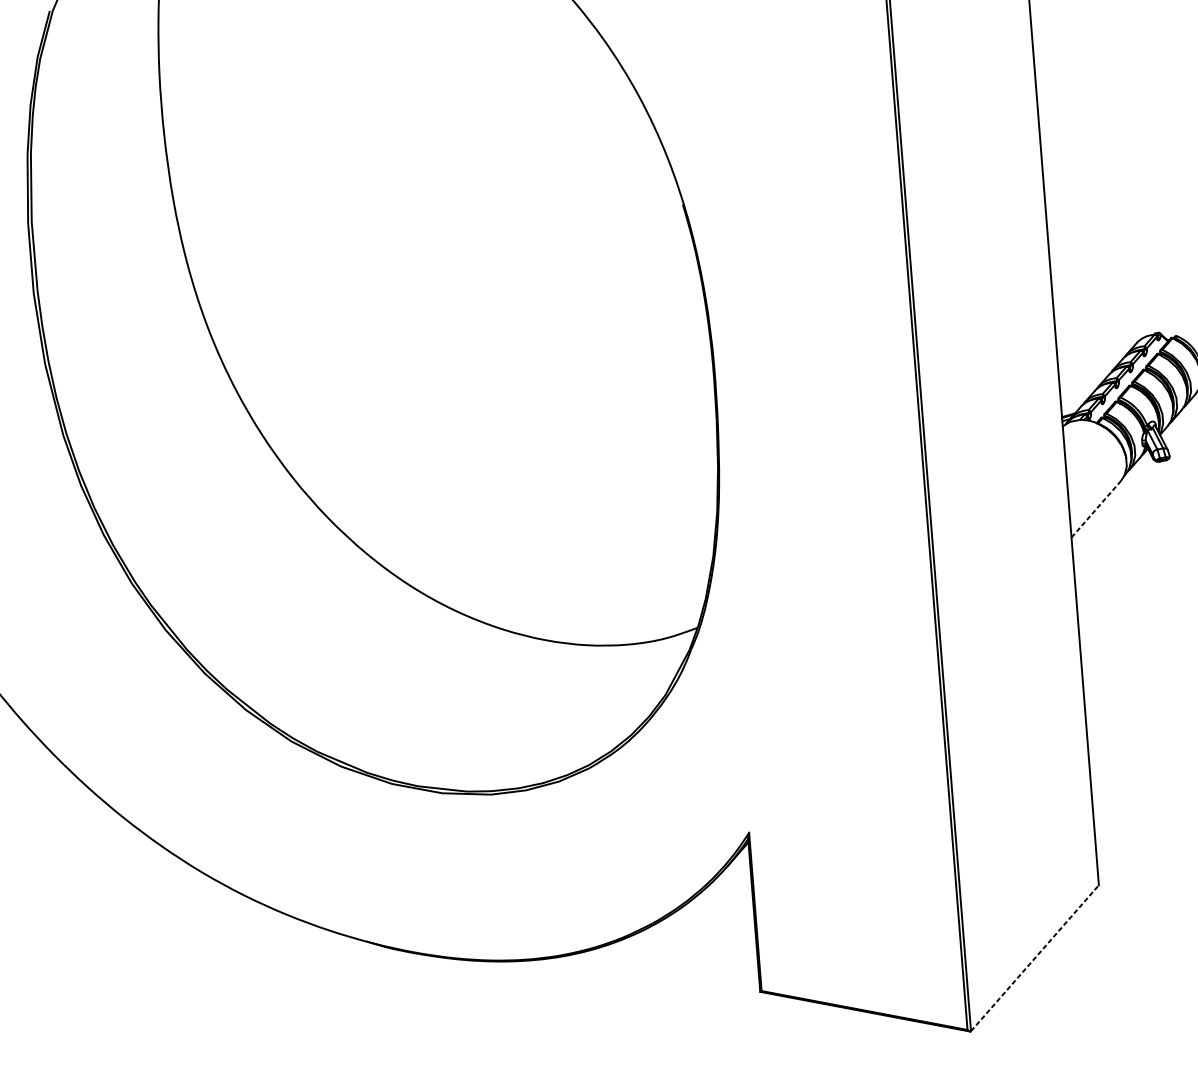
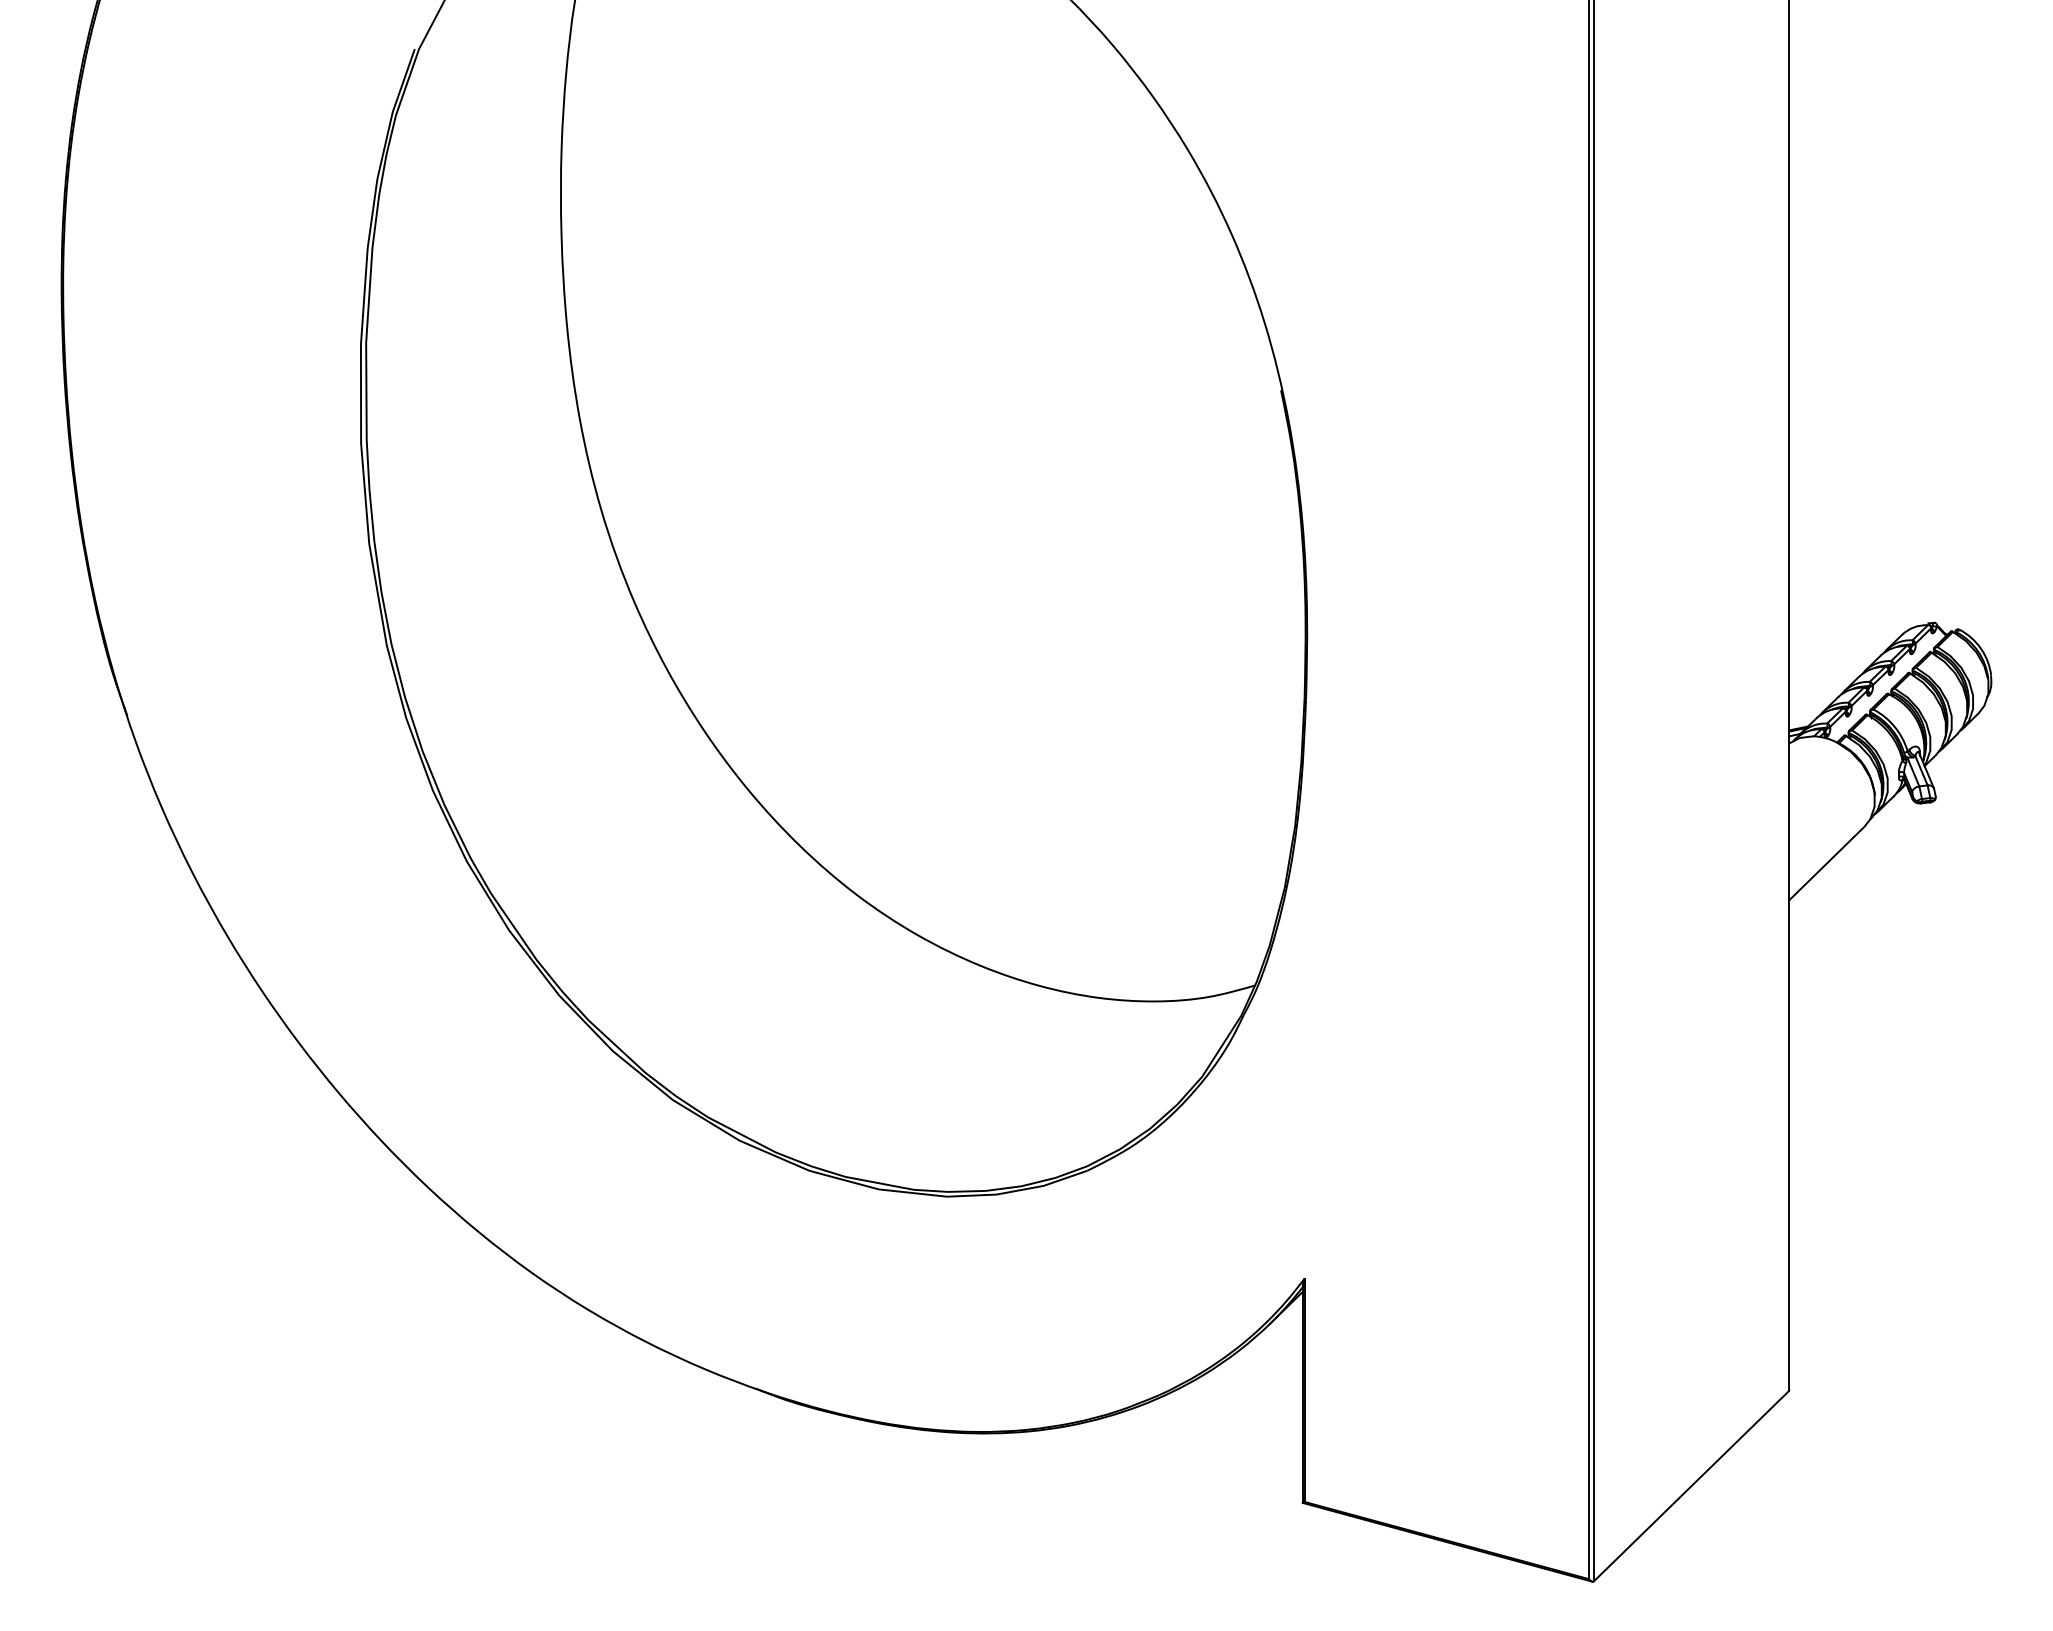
line: (1095, 509) -> (1826, 863), dashed -> solid
line: (1034, 957) -> (1691, 1485), dashed -> solid

